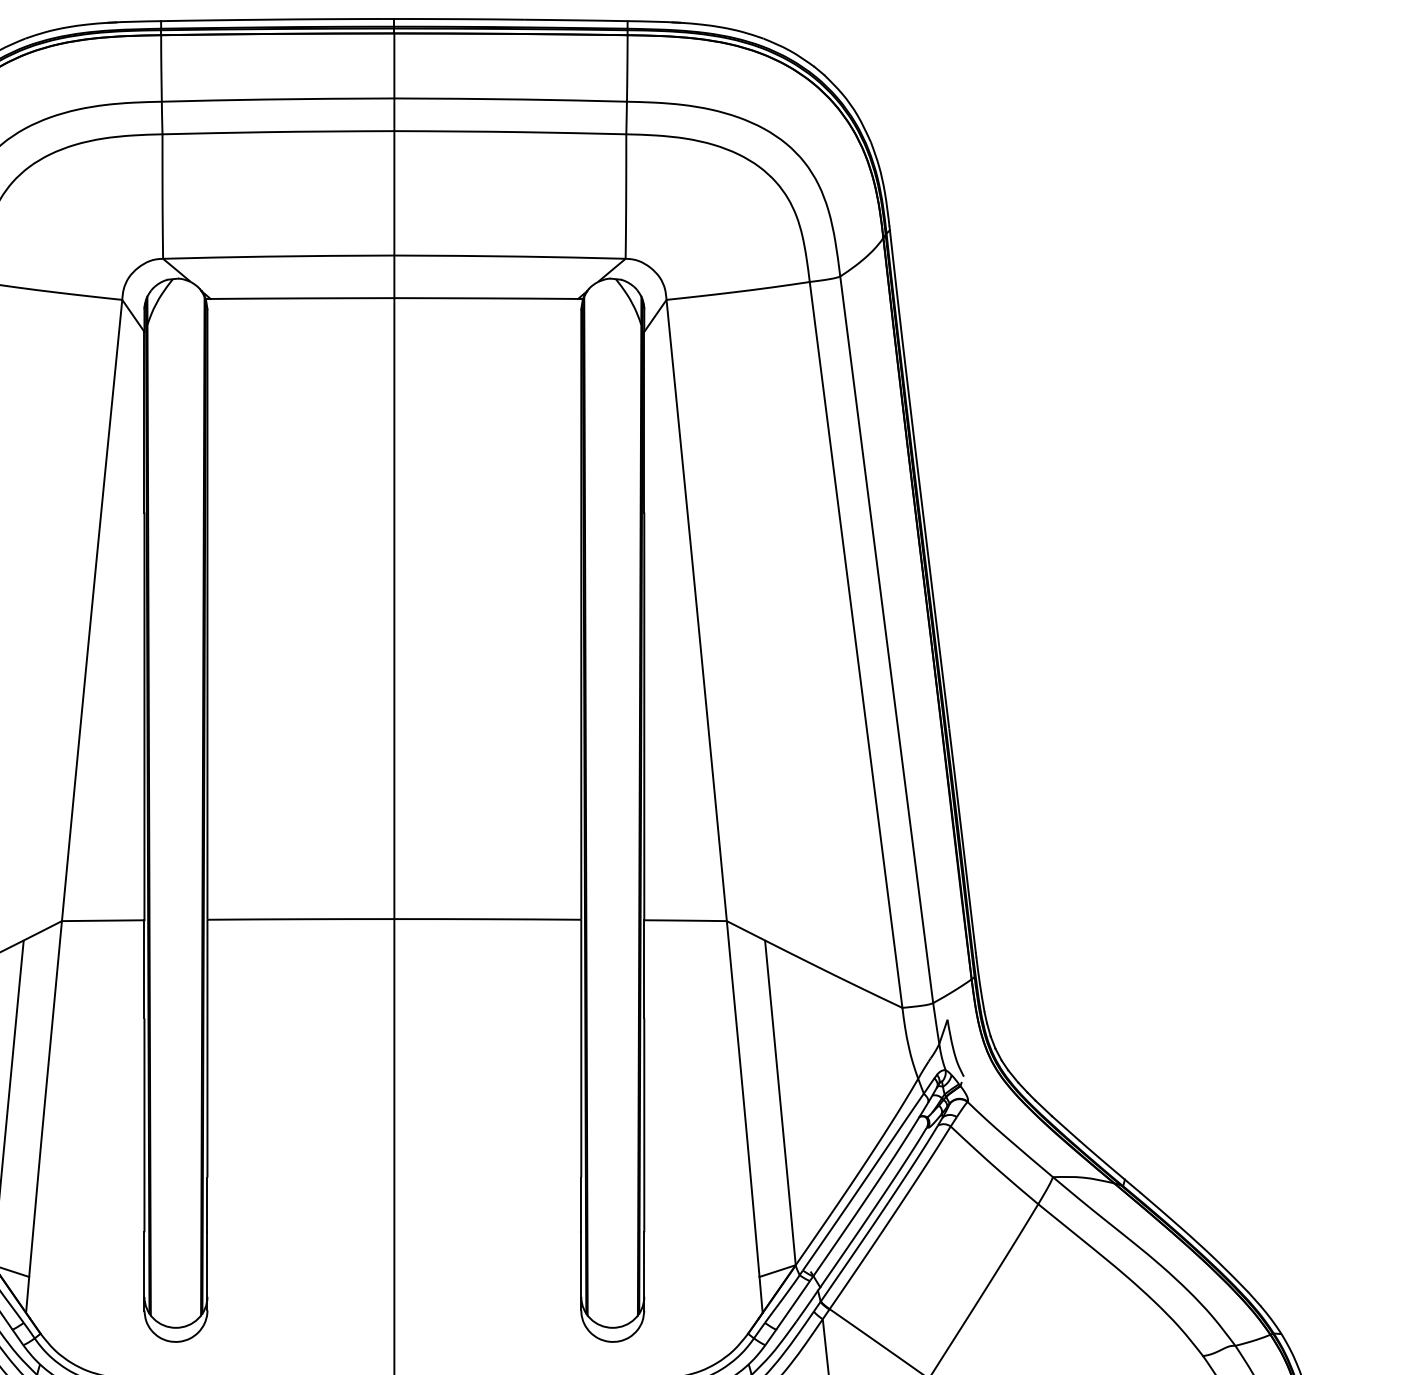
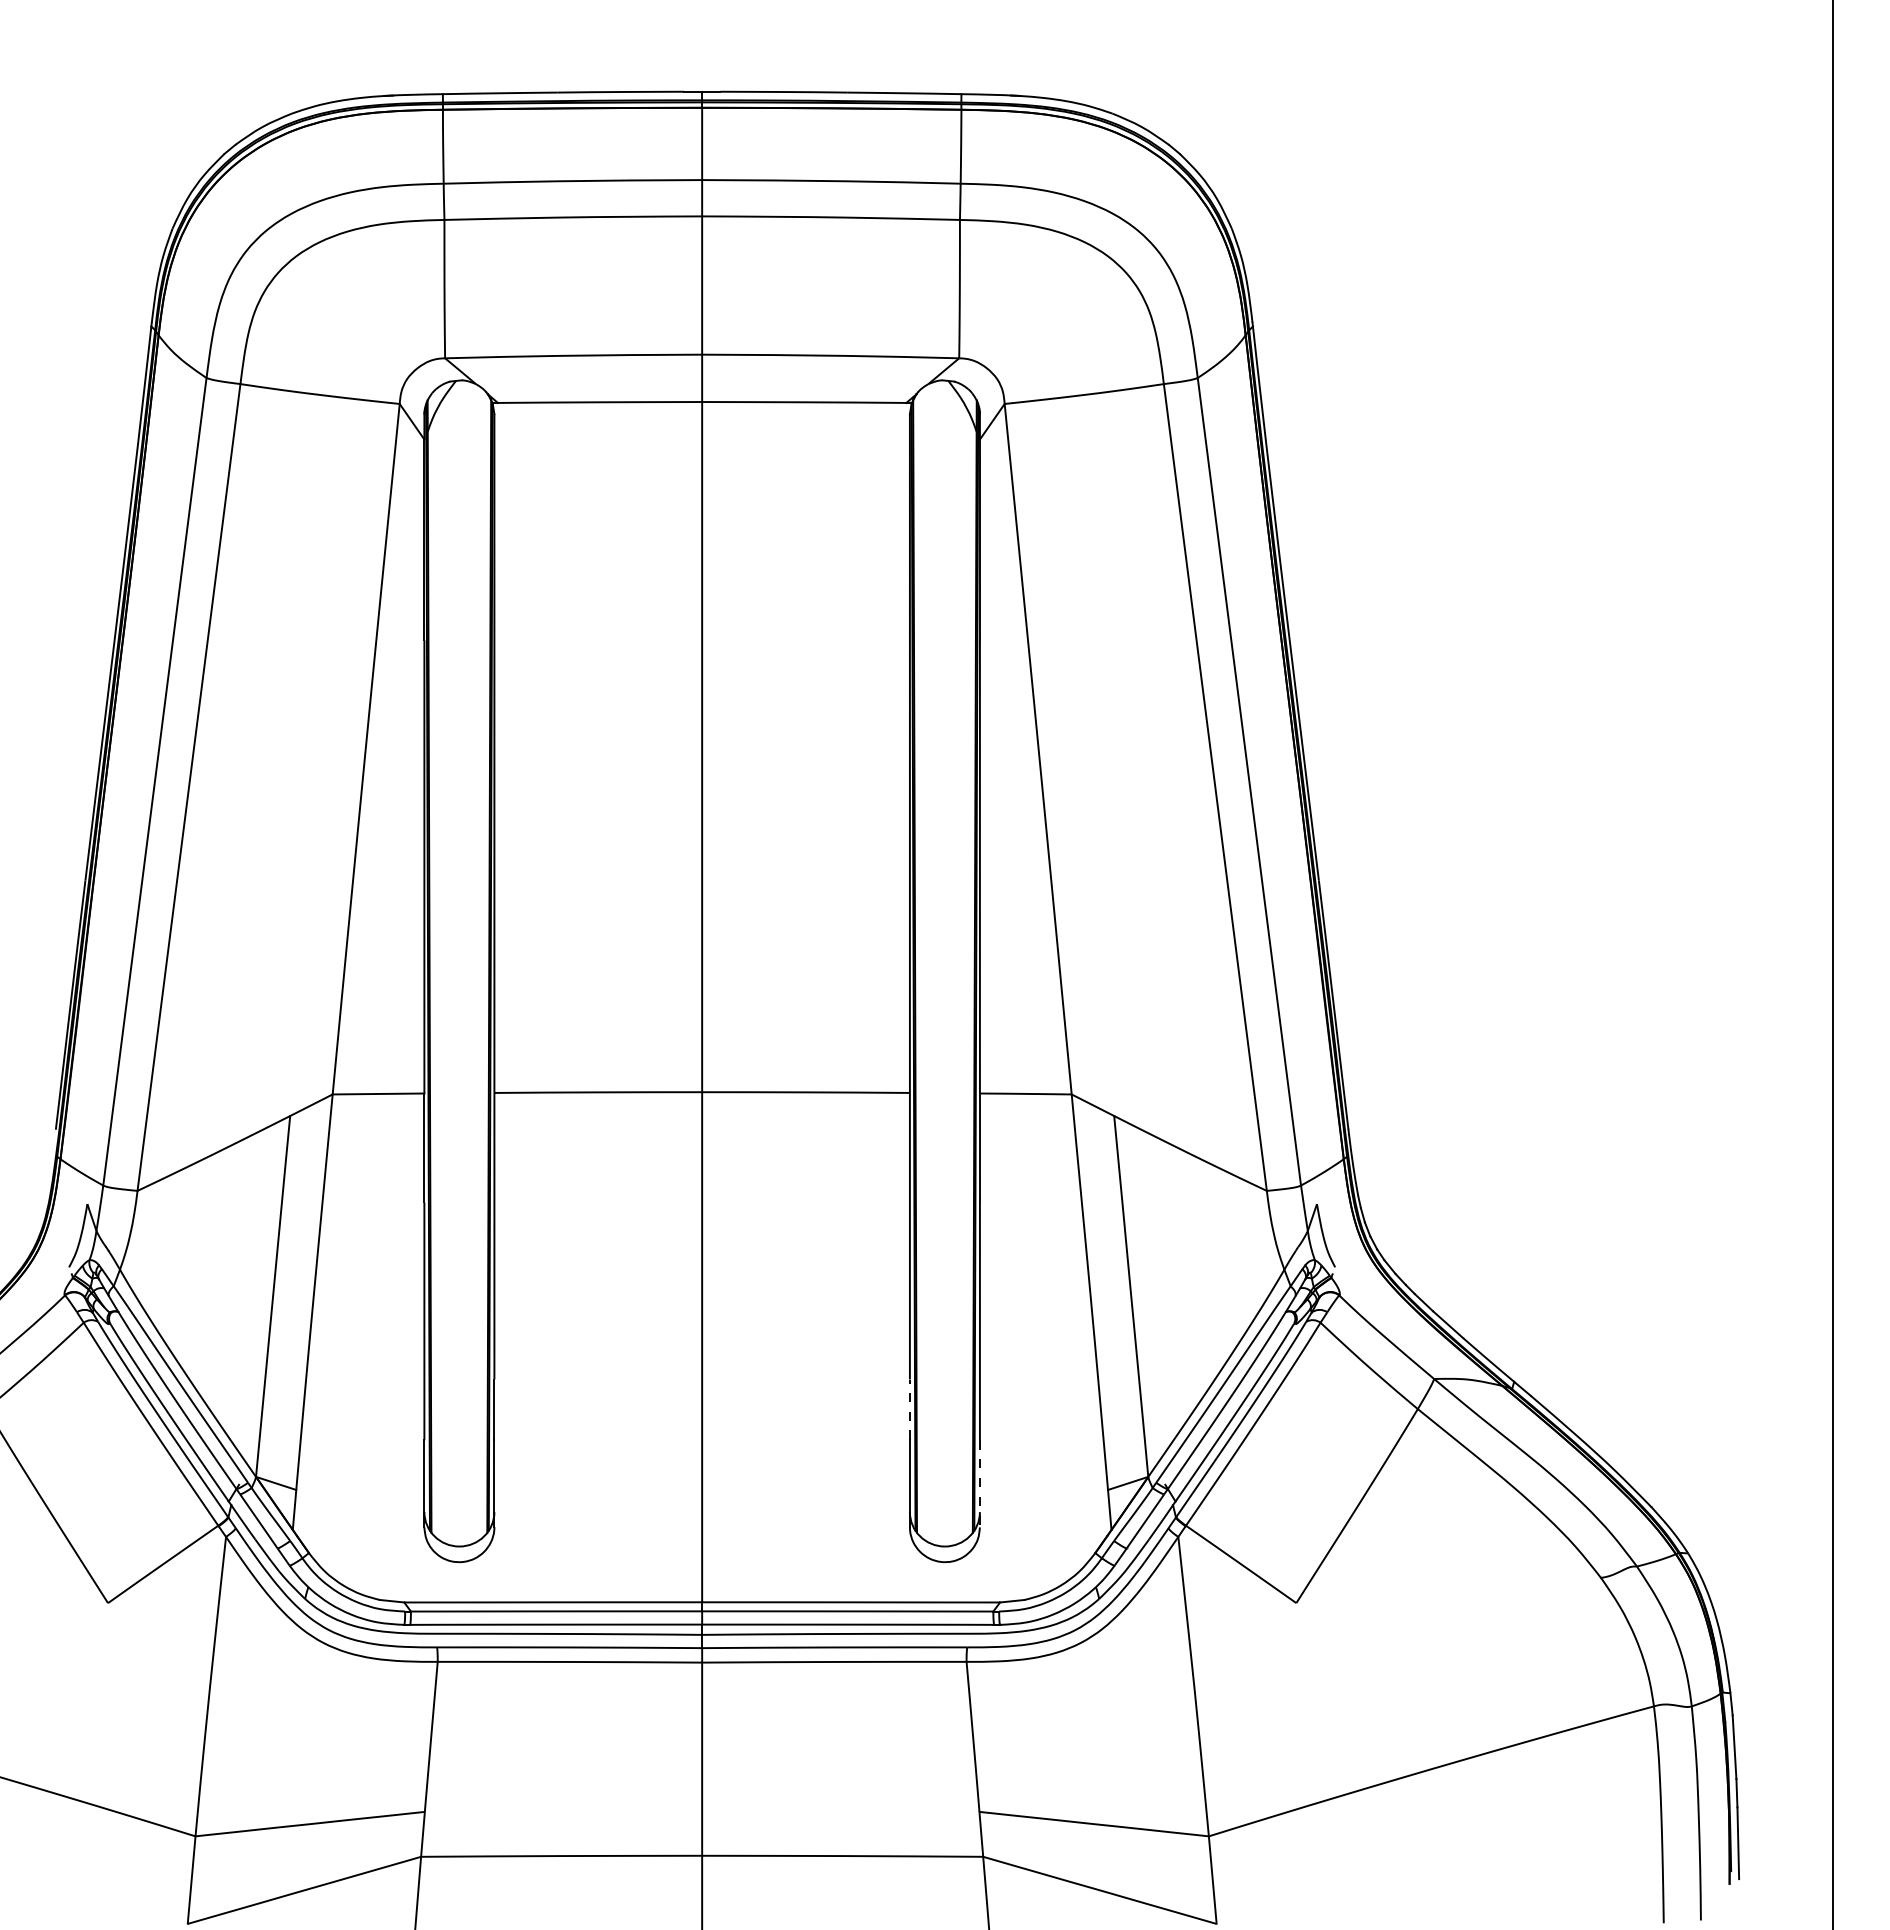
line: (580, 1204) -> (909, 1409), solid -> dashed
line: (643, 1272) -> (979, 1484), solid -> dashed

